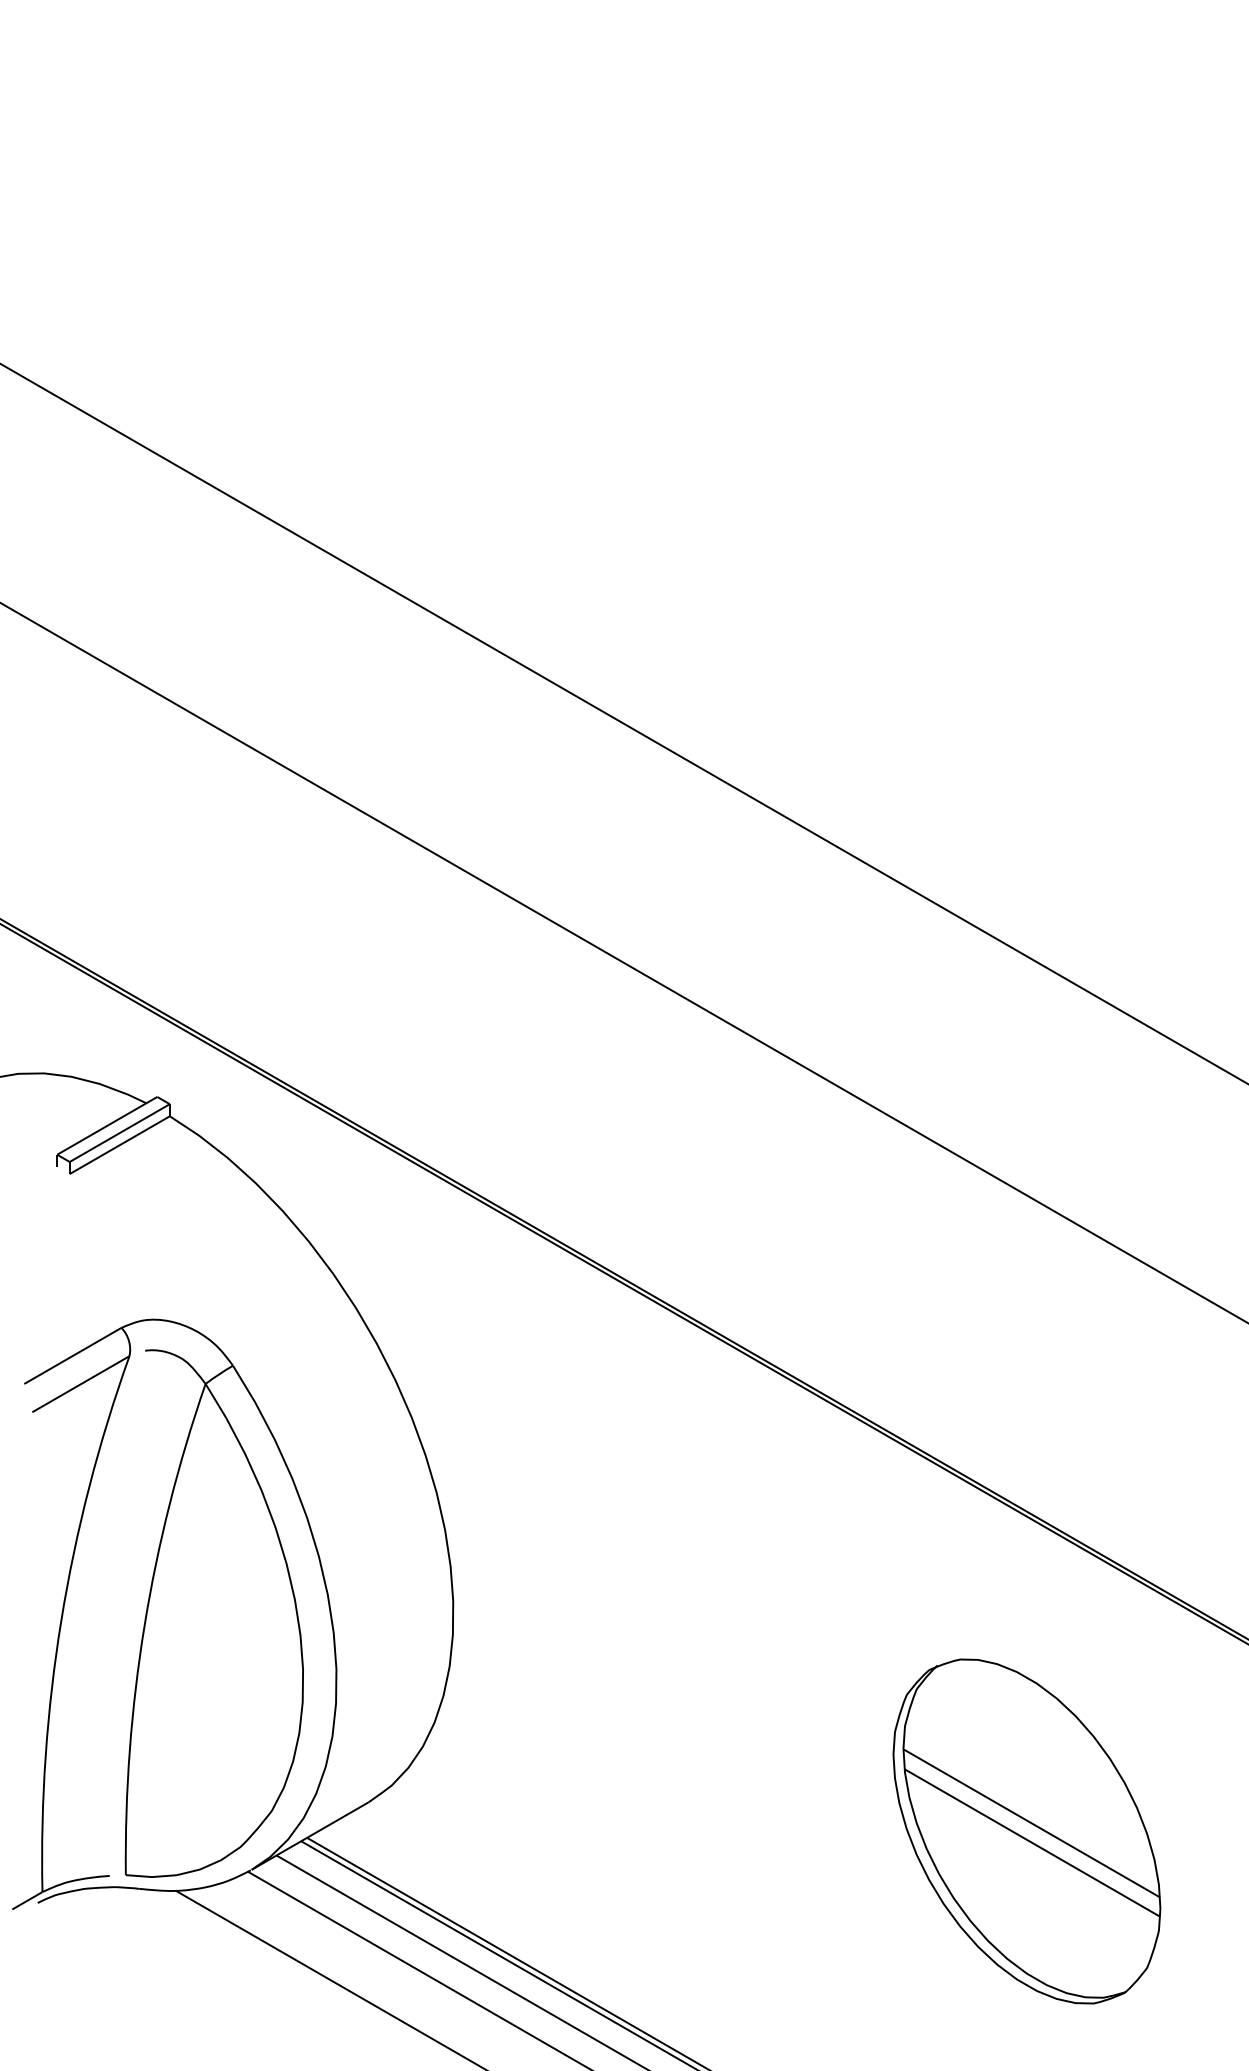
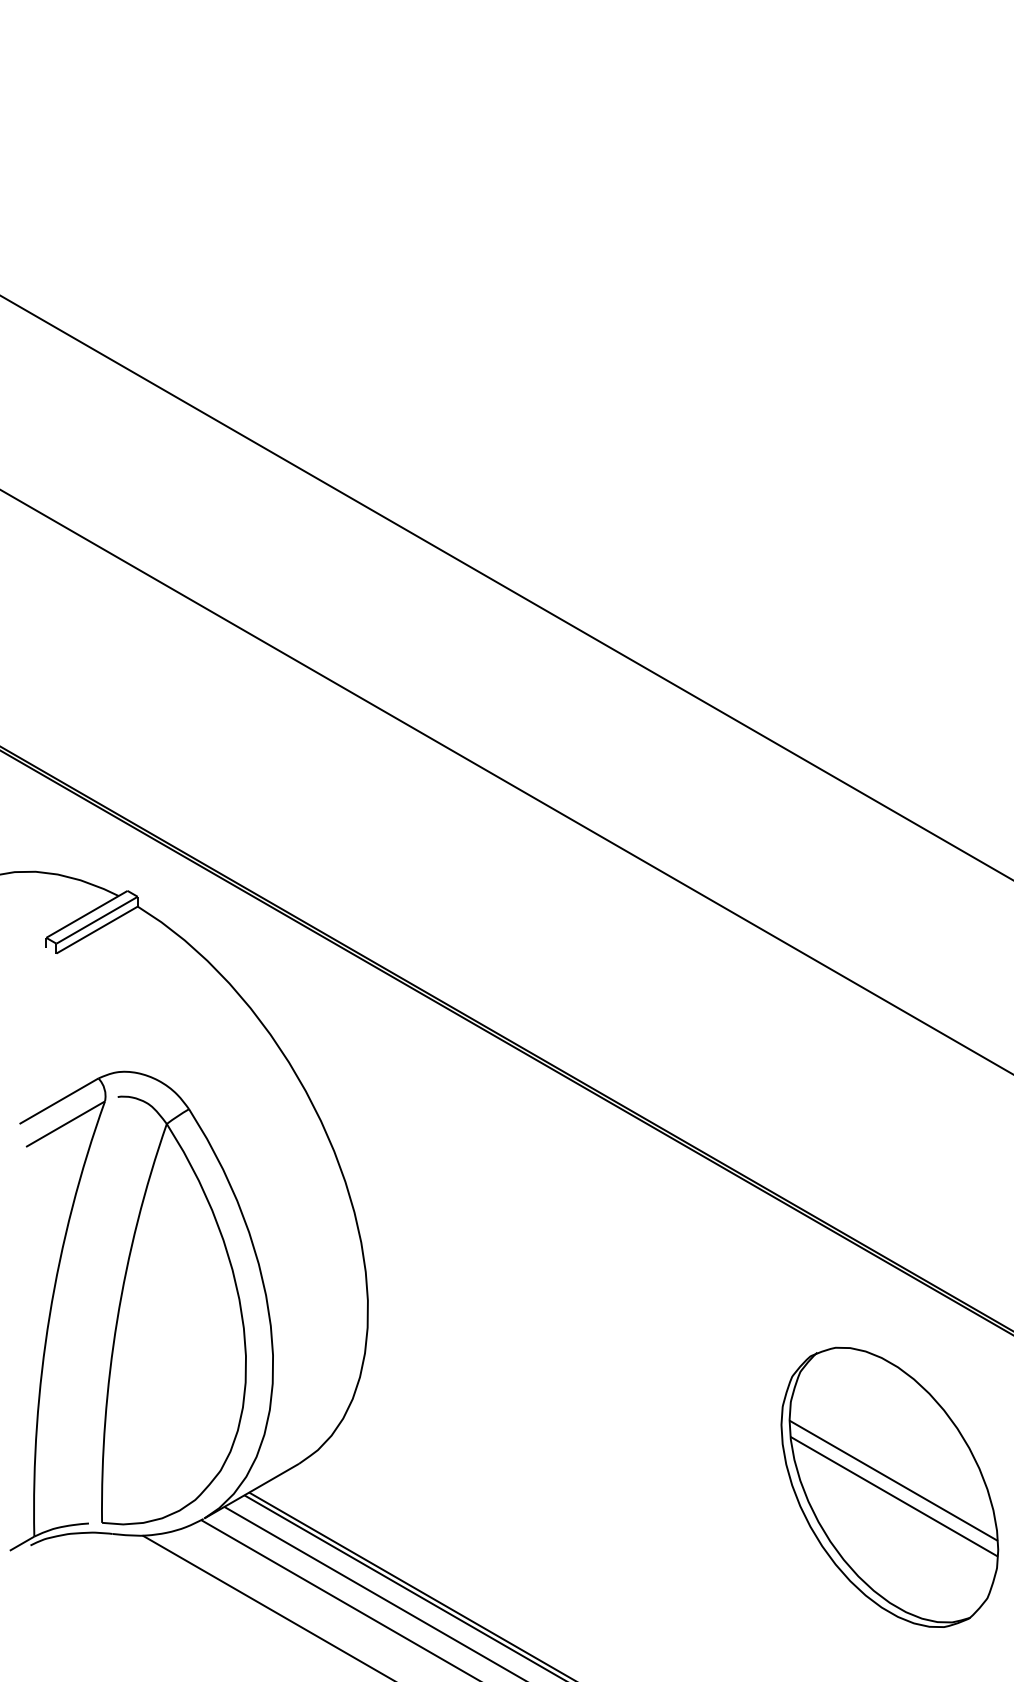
part: (1026, 1831) -> (889, 1487), moved

